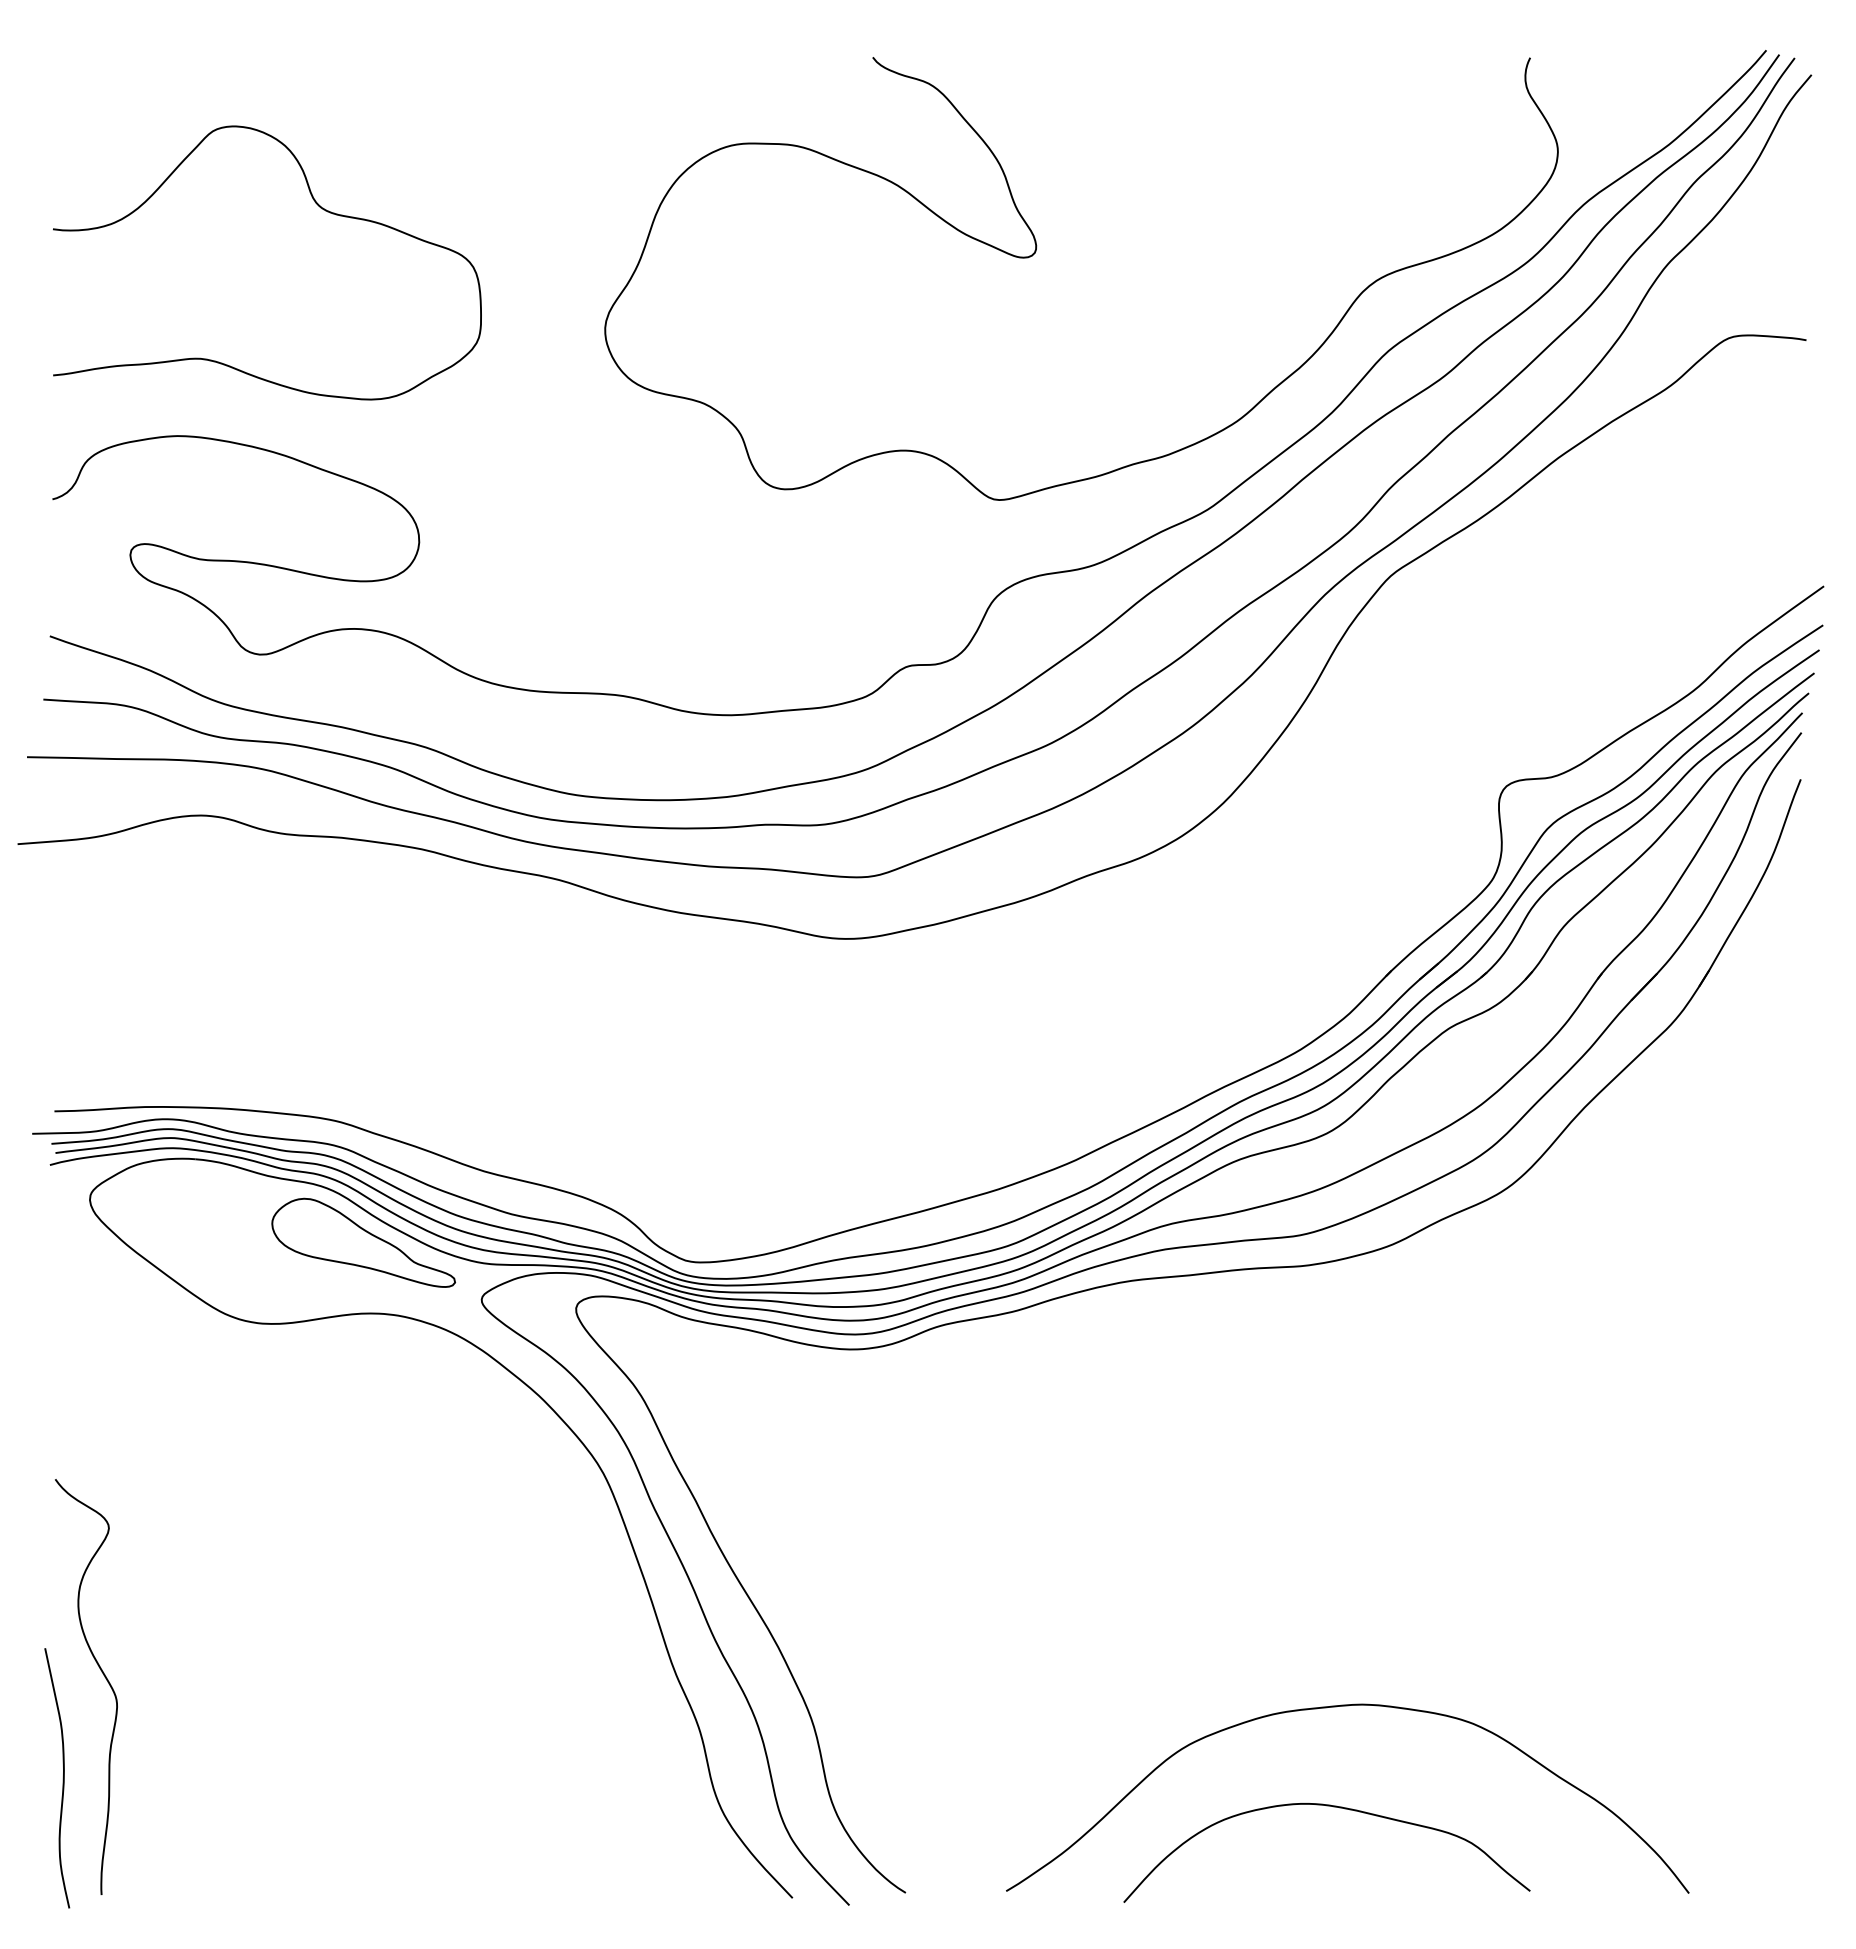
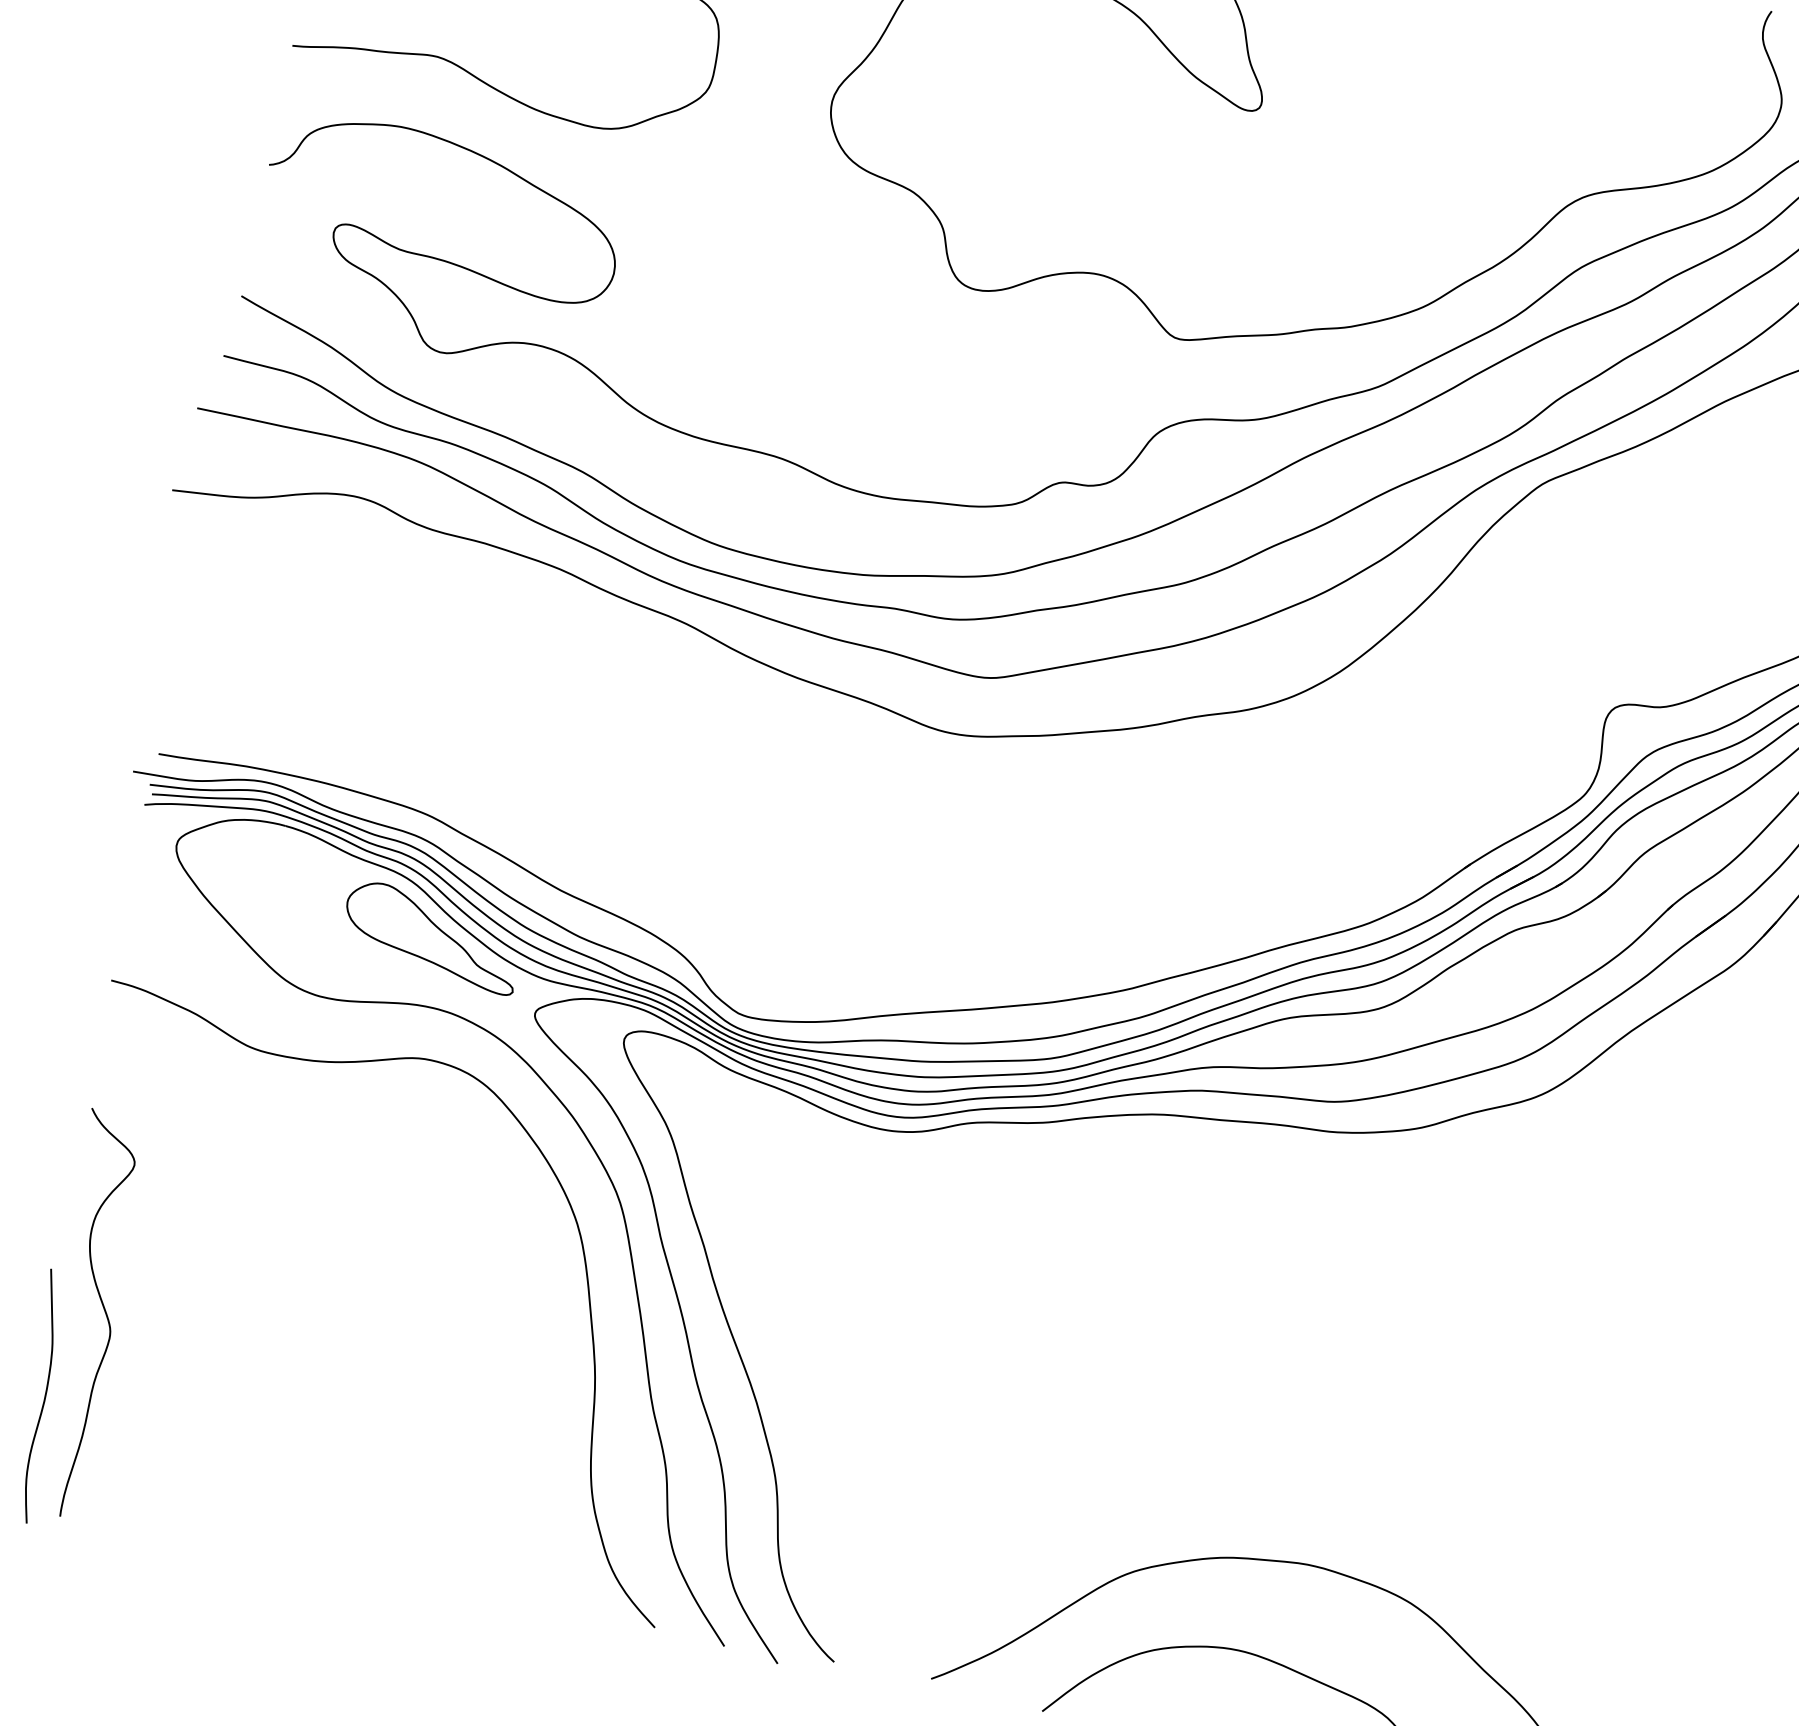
curve: (585, 1561) -> (586, 1284), added

